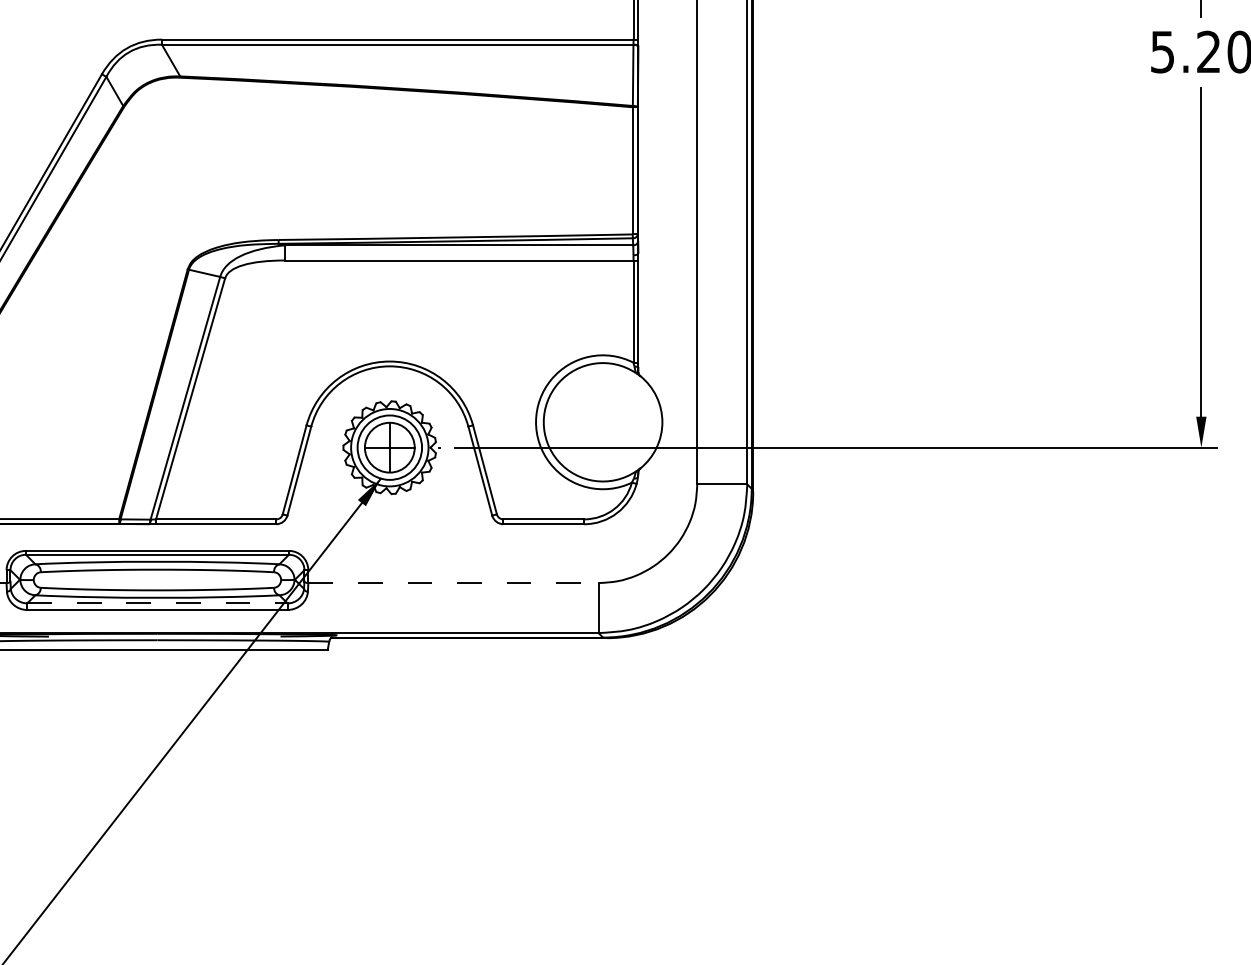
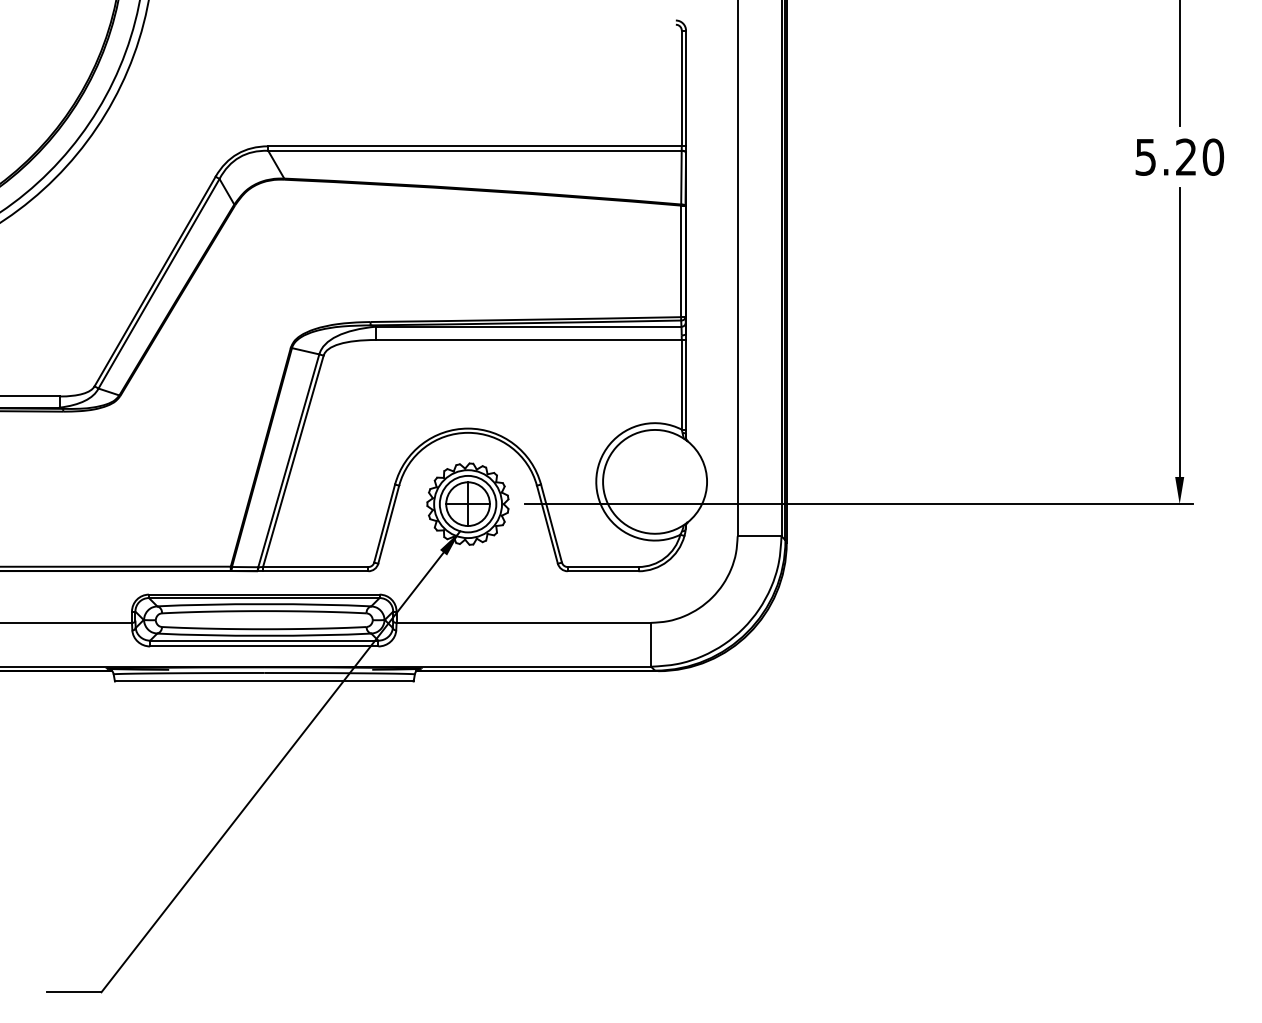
line: (454, 582) -> (524, 622), dashed -> solid
line: (157, 603) -> (264, 640), dashed -> solid

